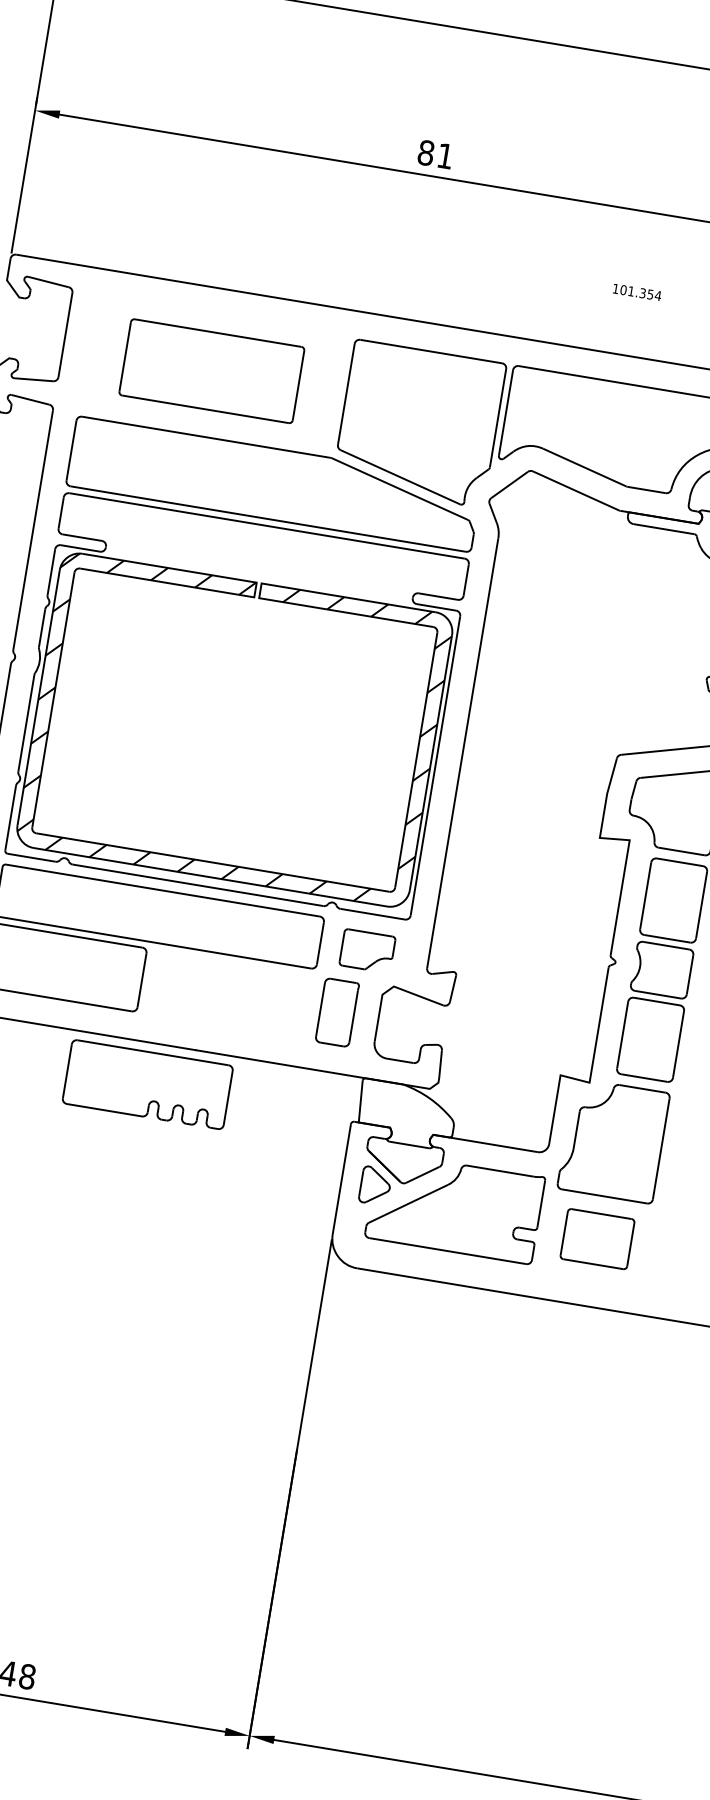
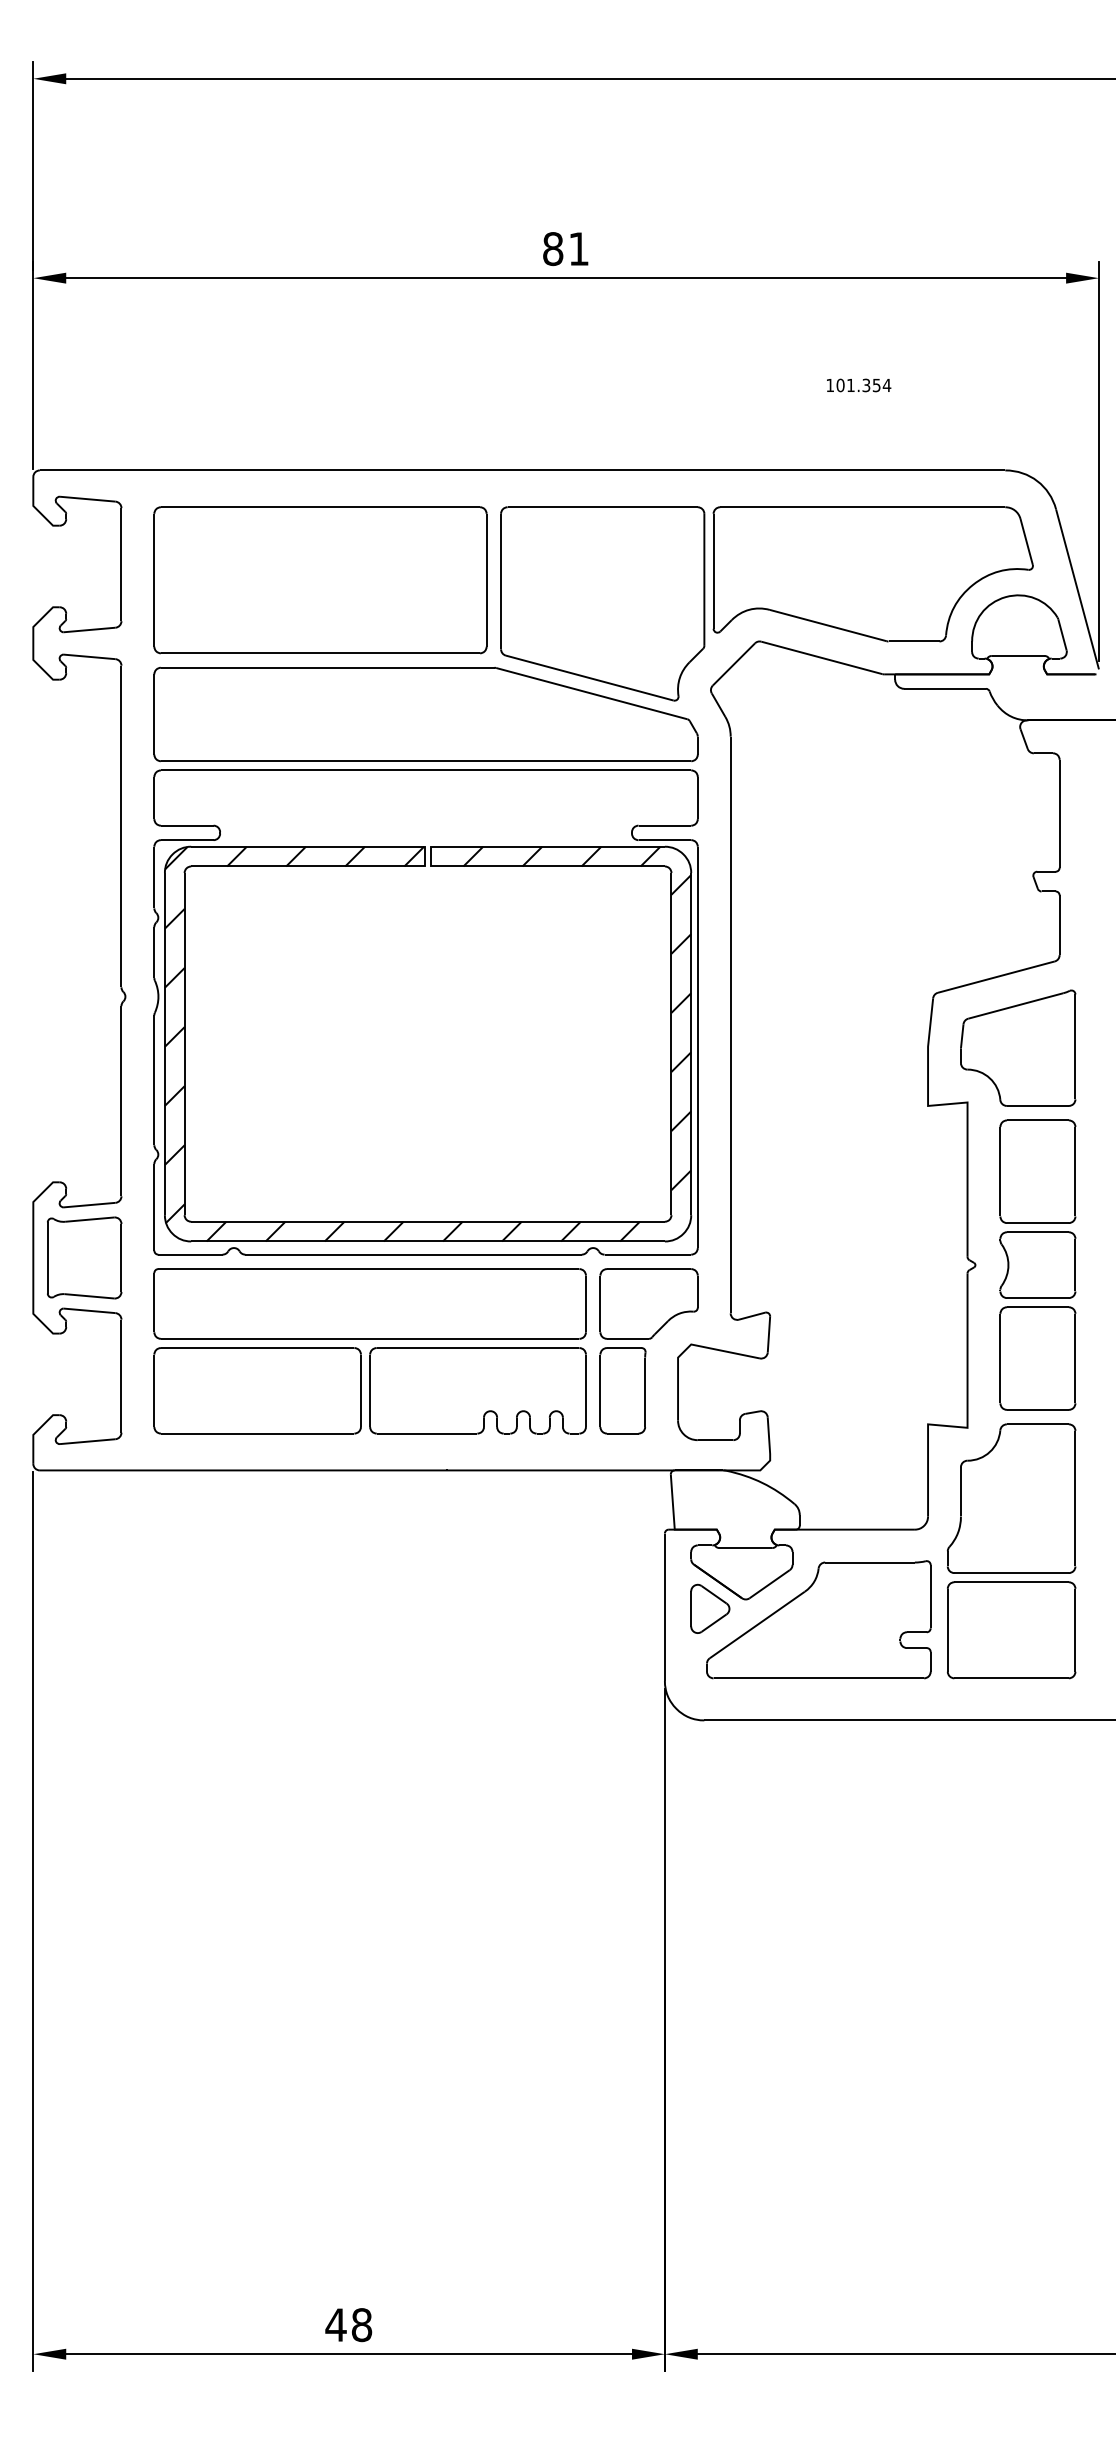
part: (211, 371) -> (320, 580), size x1.43
part: (367, 950) -> (648, 1303), size x1.43
part: (147, 1084) -> (477, 1390), moved
part: (597, 1239) -> (1011, 1630), size x1.43

